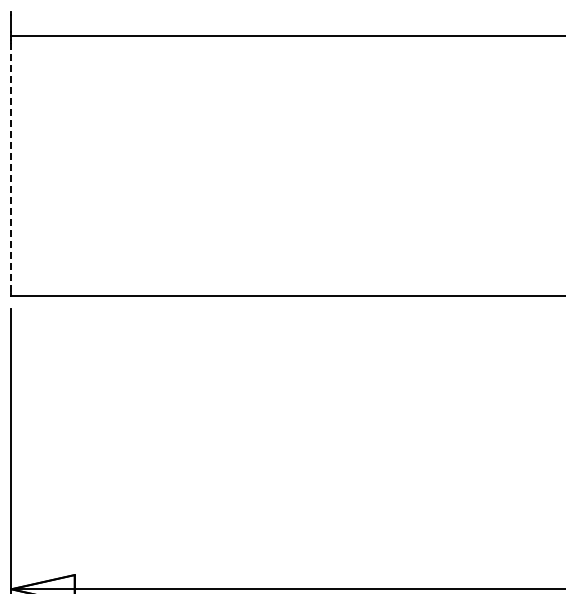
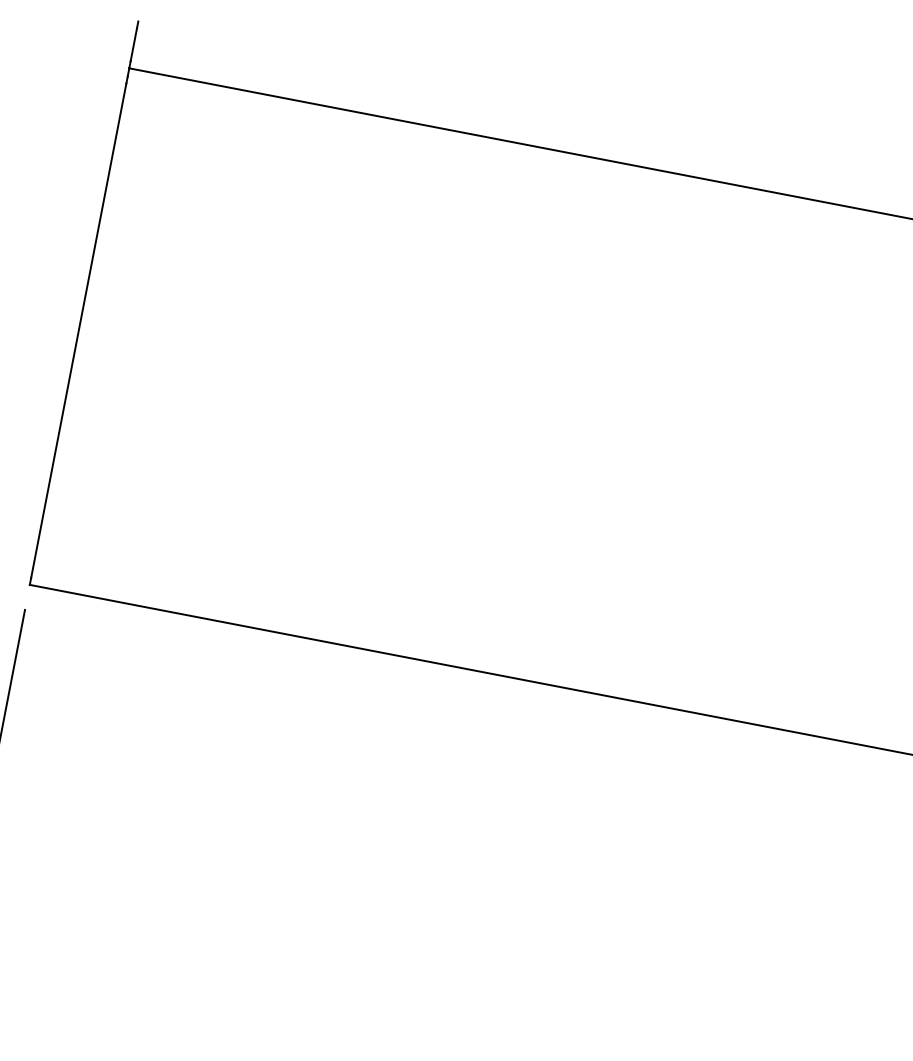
line: (11, 167) -> (78, 329), dashed -> solid

